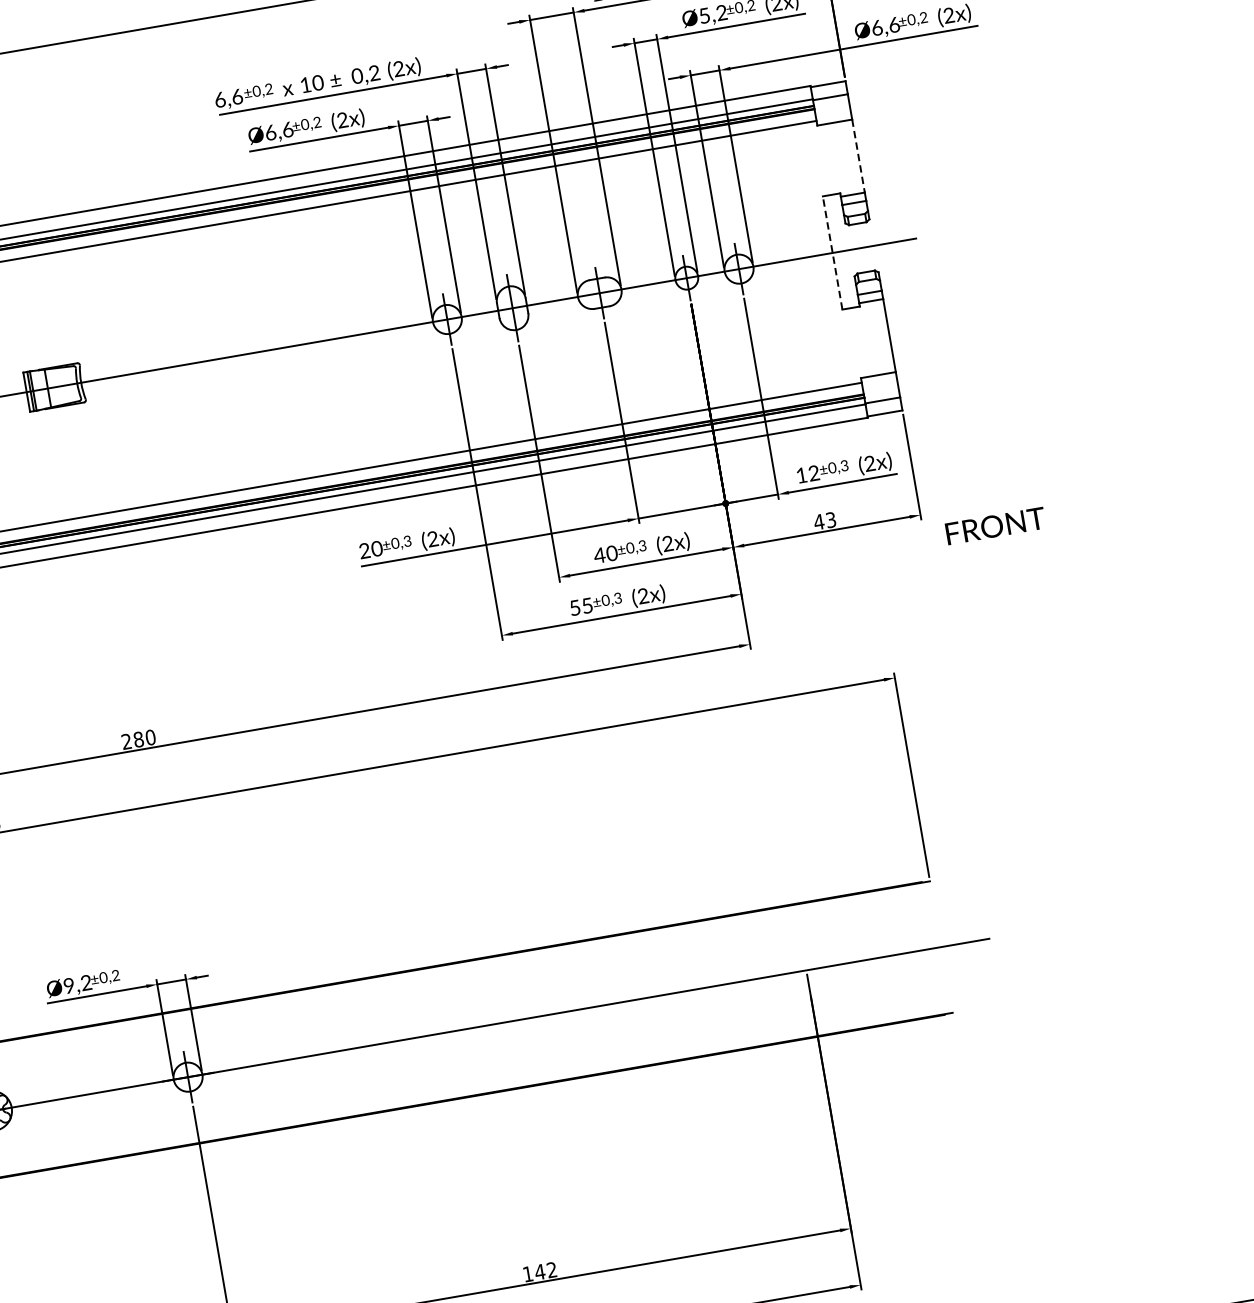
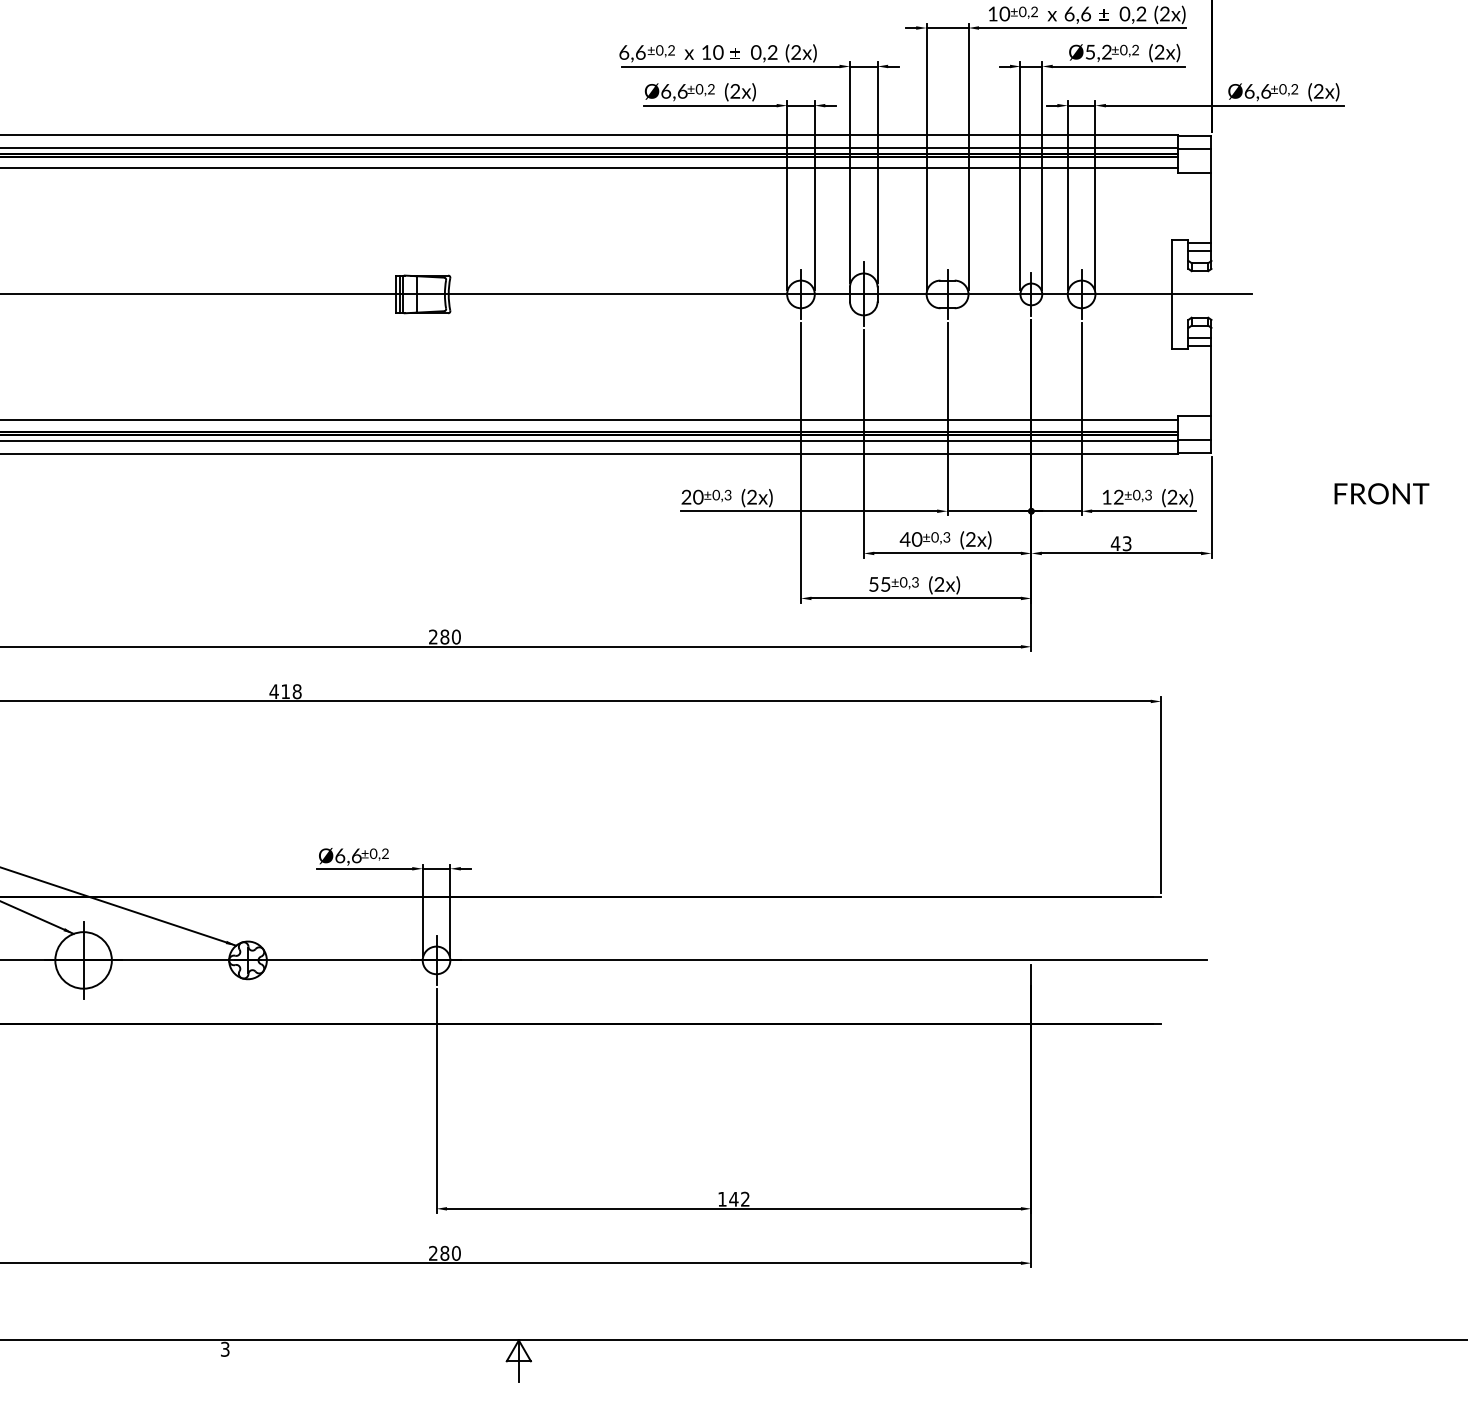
line: (858, 156) -> (1211, 208), dashed -> solid
line: (832, 252) -> (1171, 293), dashed -> solid
text: (995, 525) -> (1381, 493), moved
text: (77, 983) -> (348, 855), Ø9,2 -> Ø6,6

